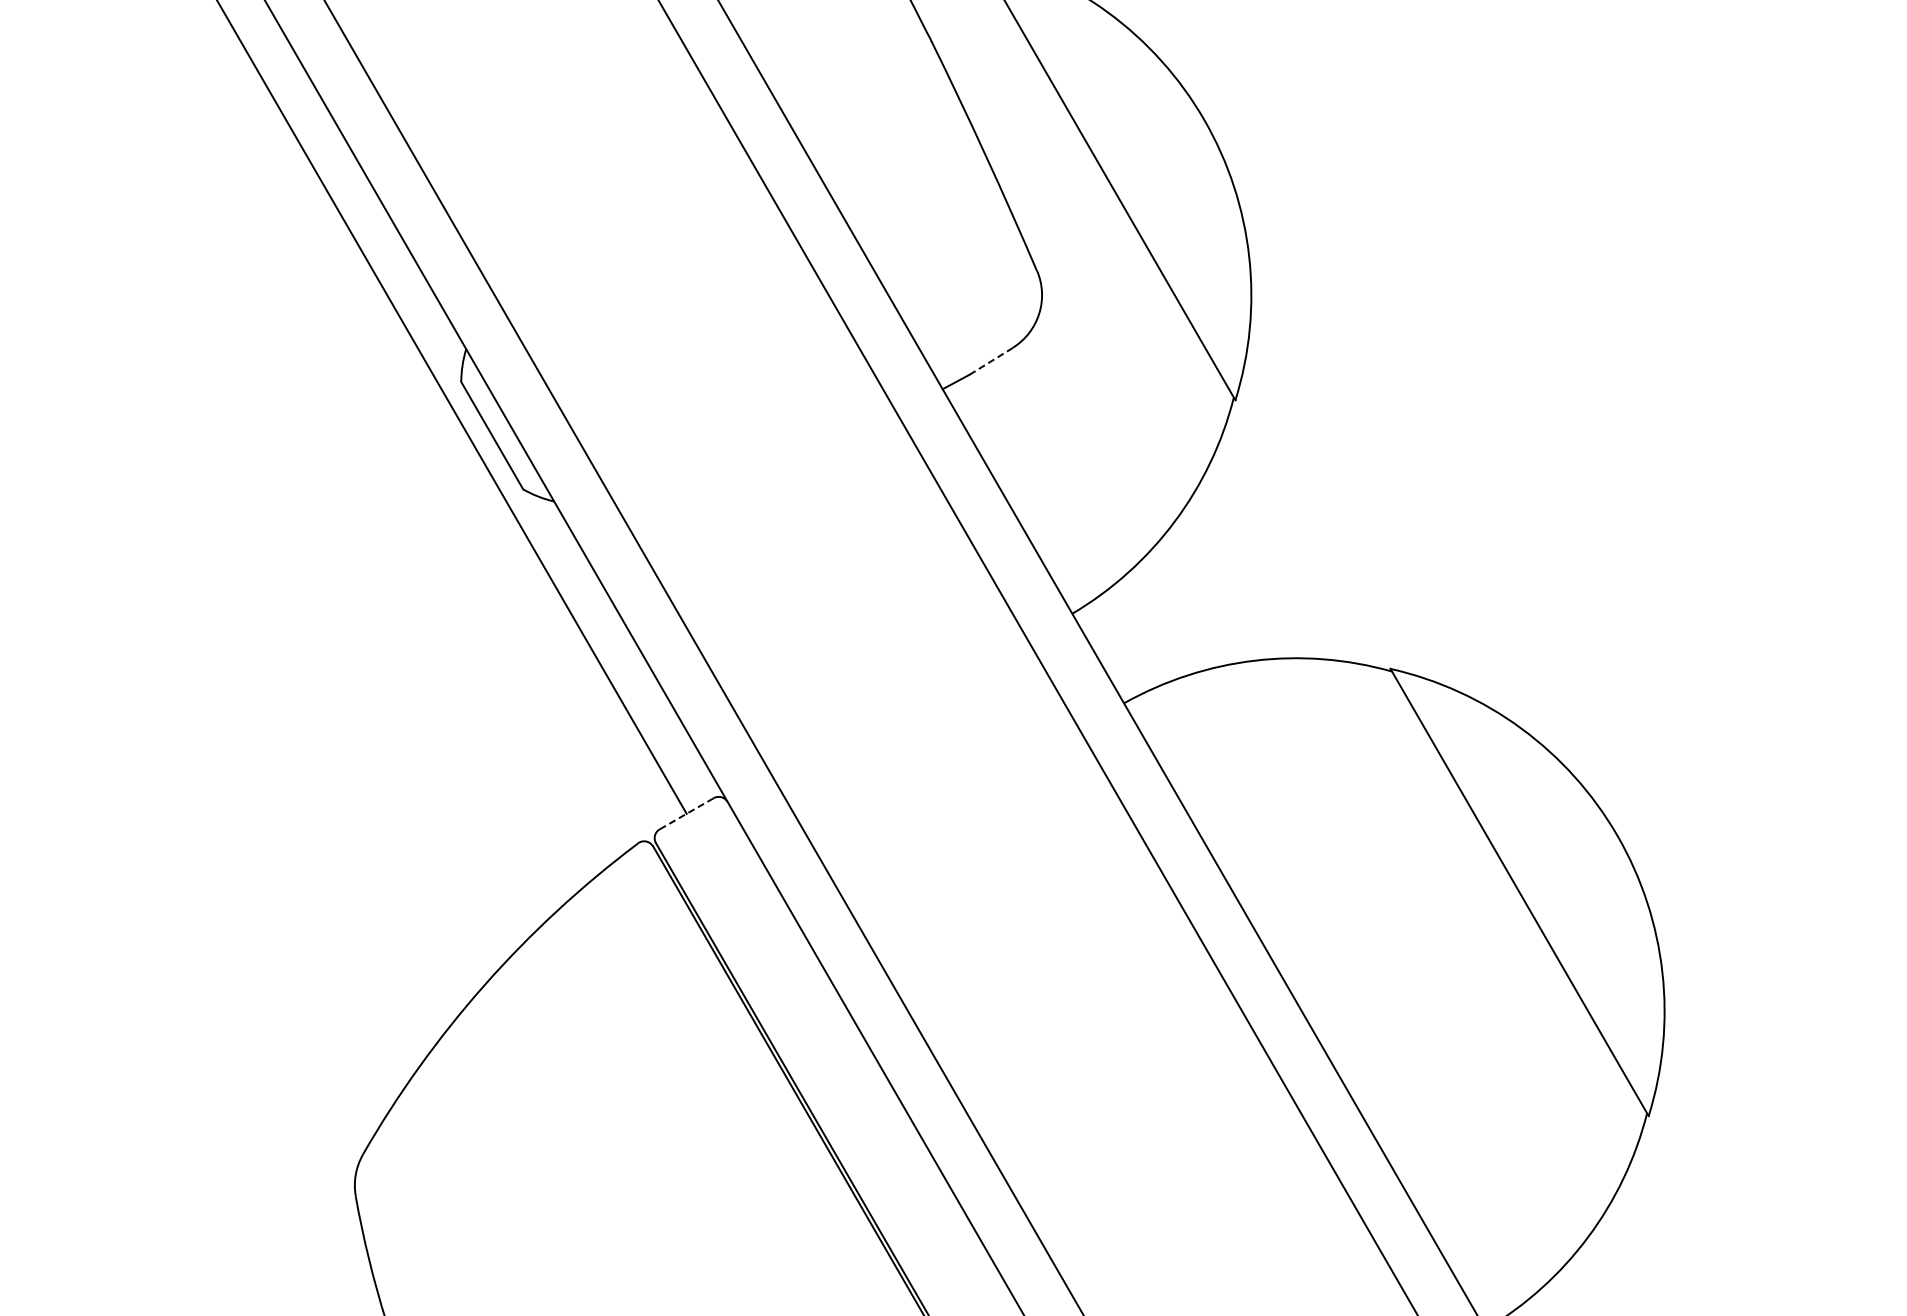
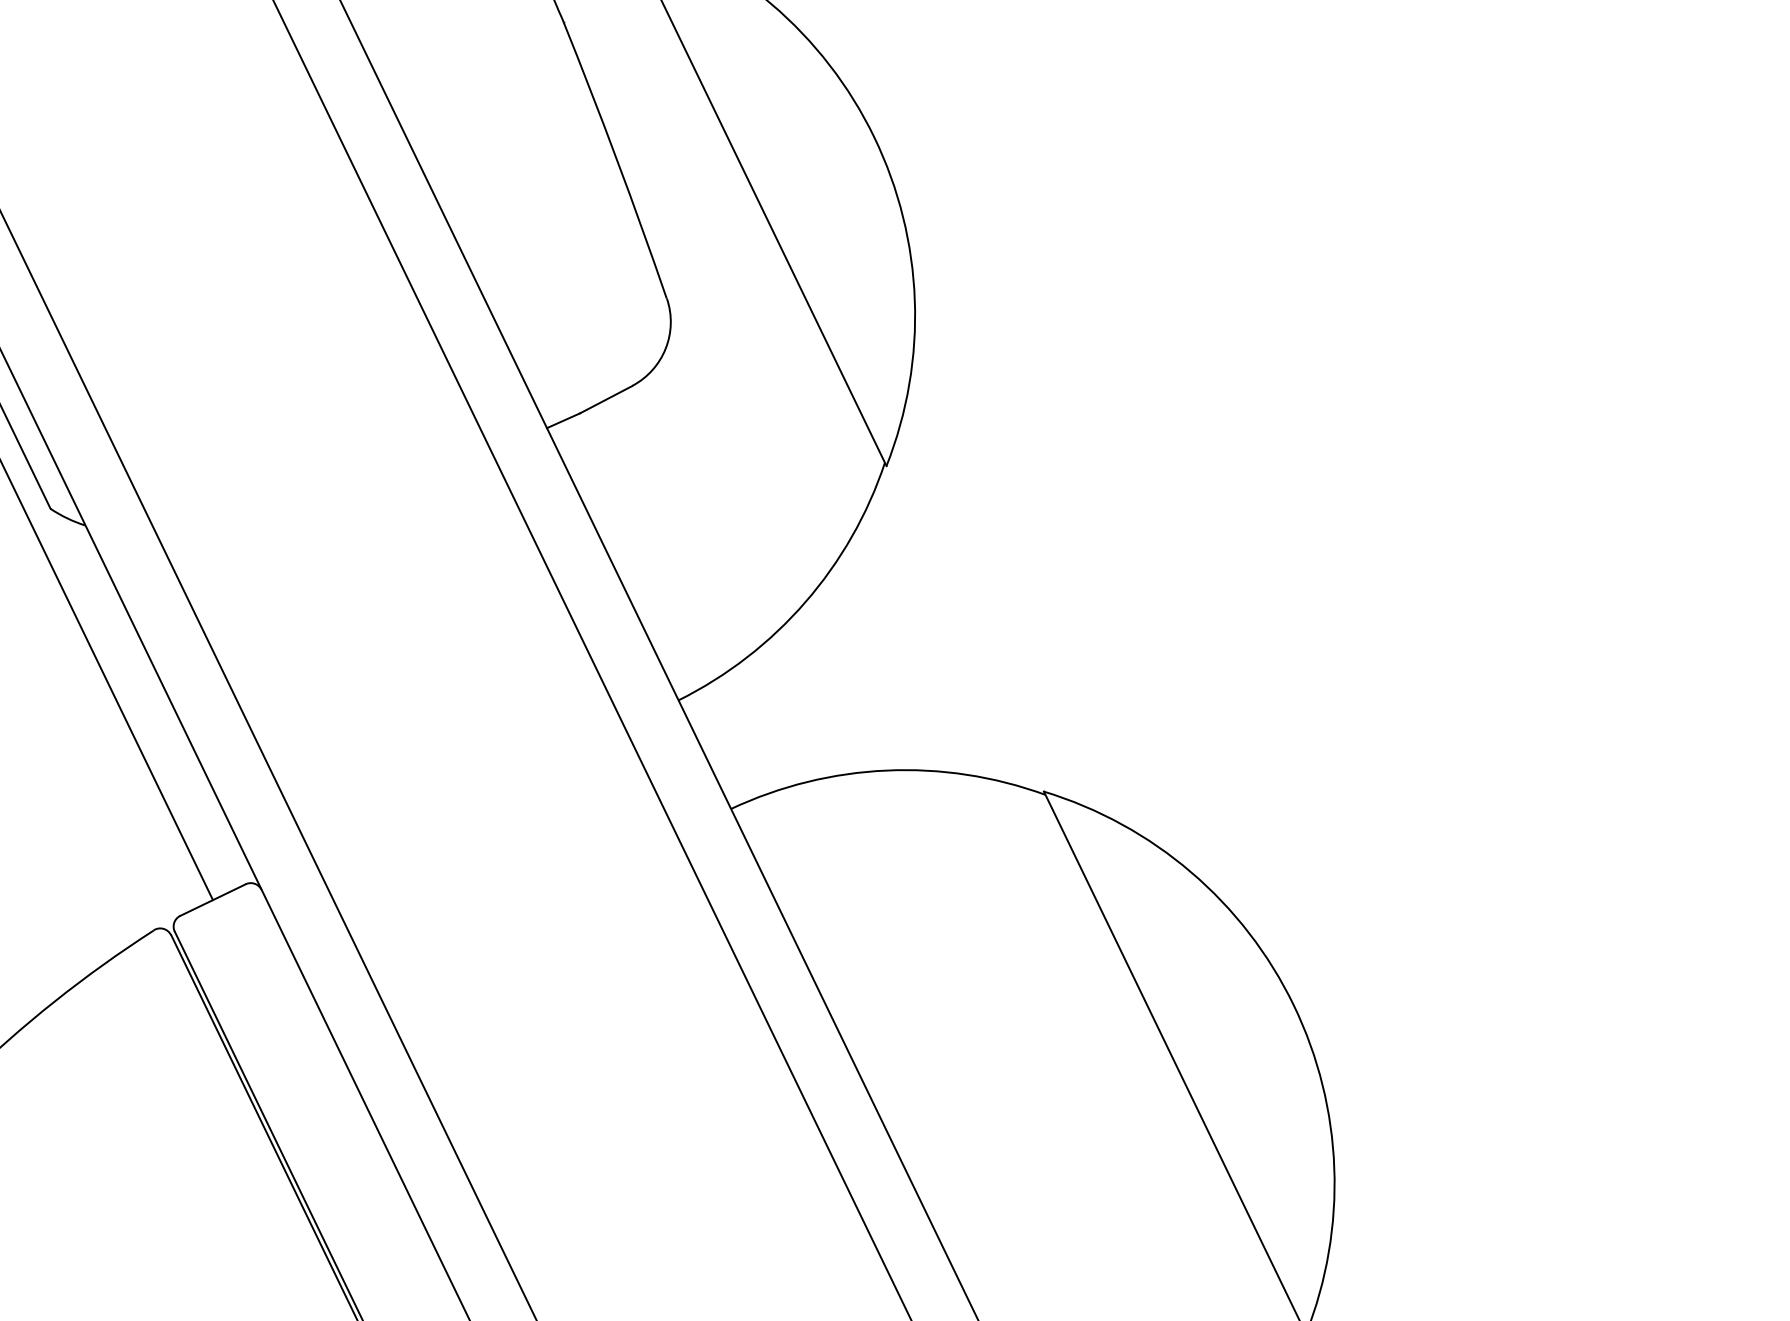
line: (991, 361) -> (606, 400), dashed -> solid
line: (687, 813) -> (213, 899), dashed -> solid

